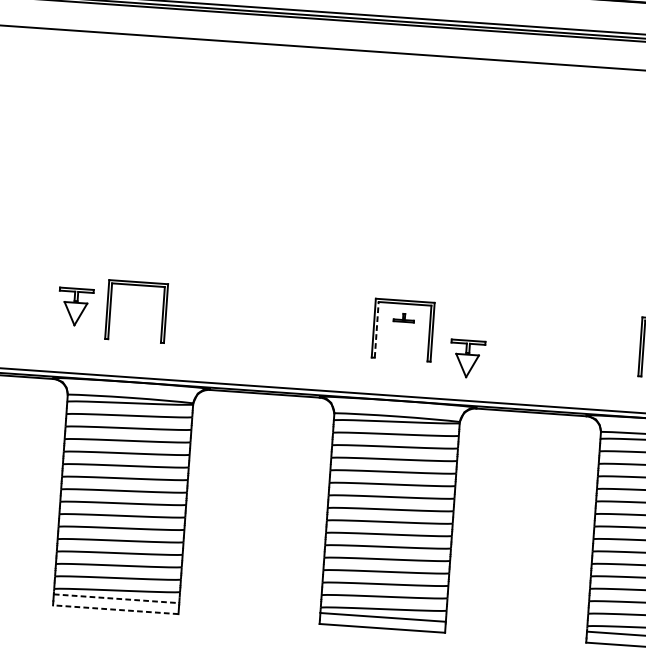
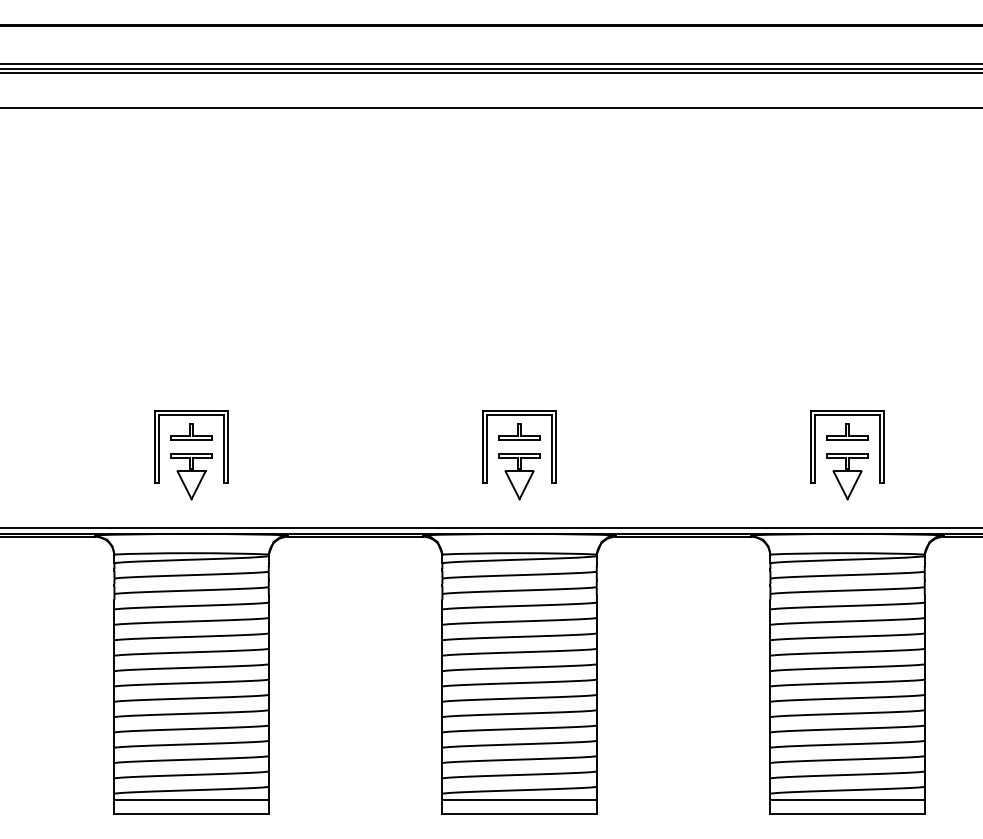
part: (137, 298) -> (191, 431), added
part: (75, 306) -> (191, 476), moved
part: (404, 317) -> (519, 431), size x1.67
line: (377, 329) -> (487, 448), dashed -> solid
part: (467, 358) -> (519, 476), moved
line: (117, 598) -> (192, 800), dashed -> solid
line: (115, 609) -> (191, 813), dashed -> solid

